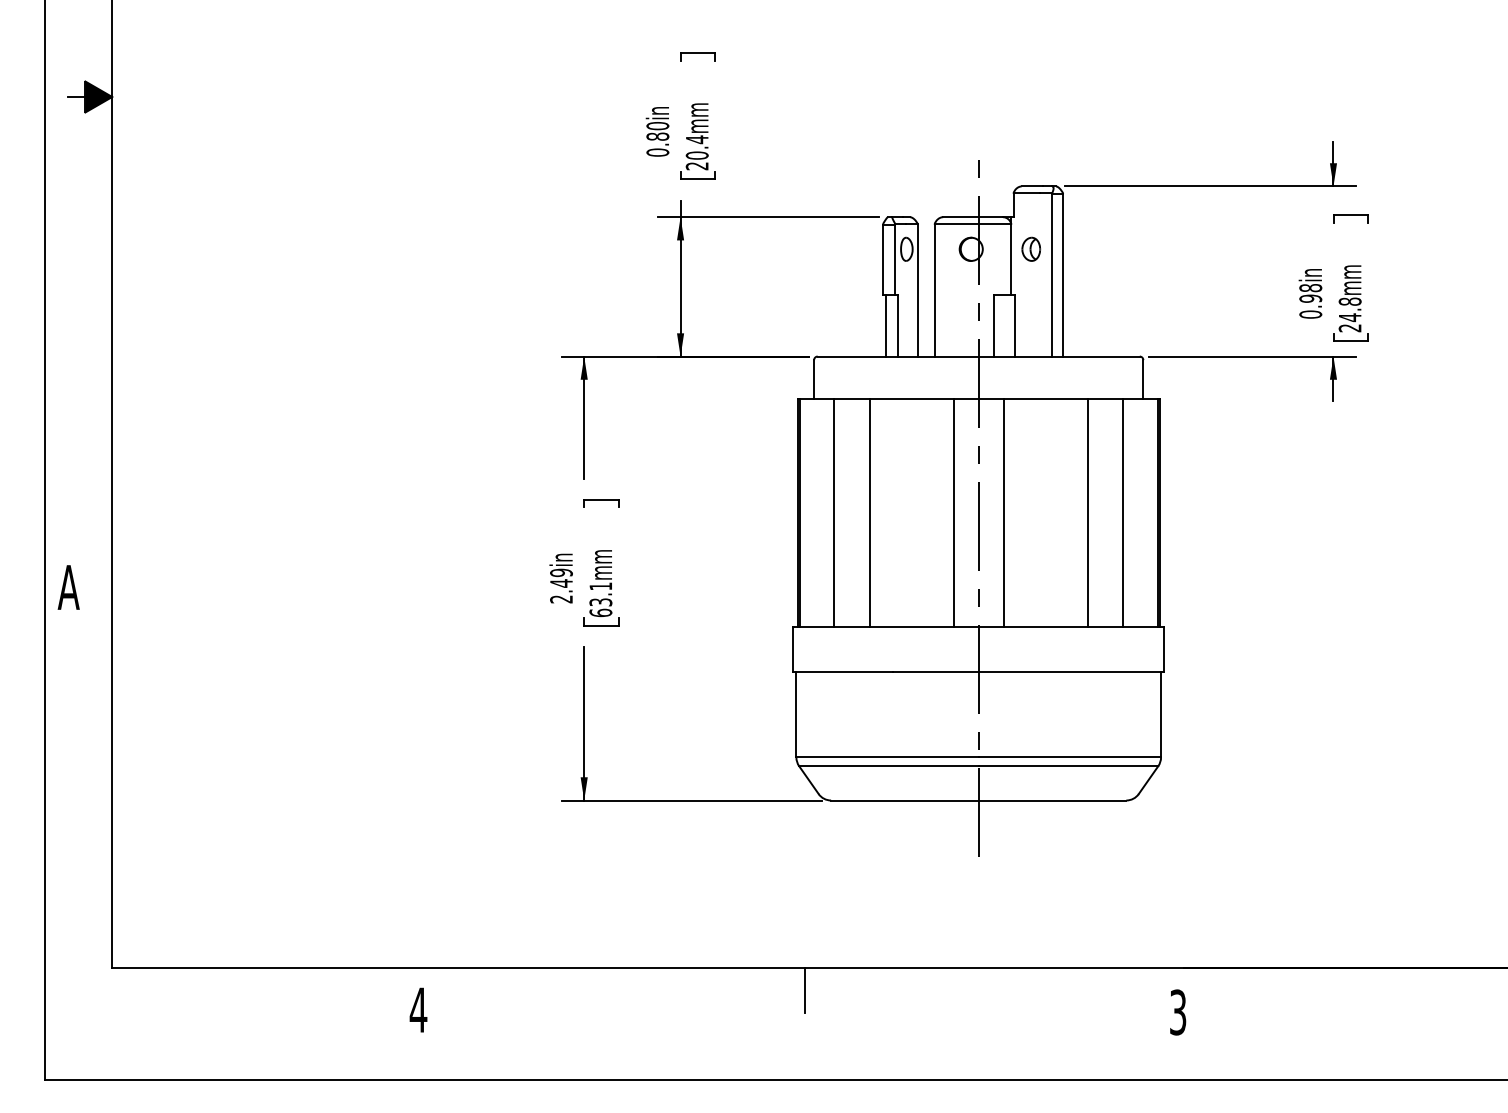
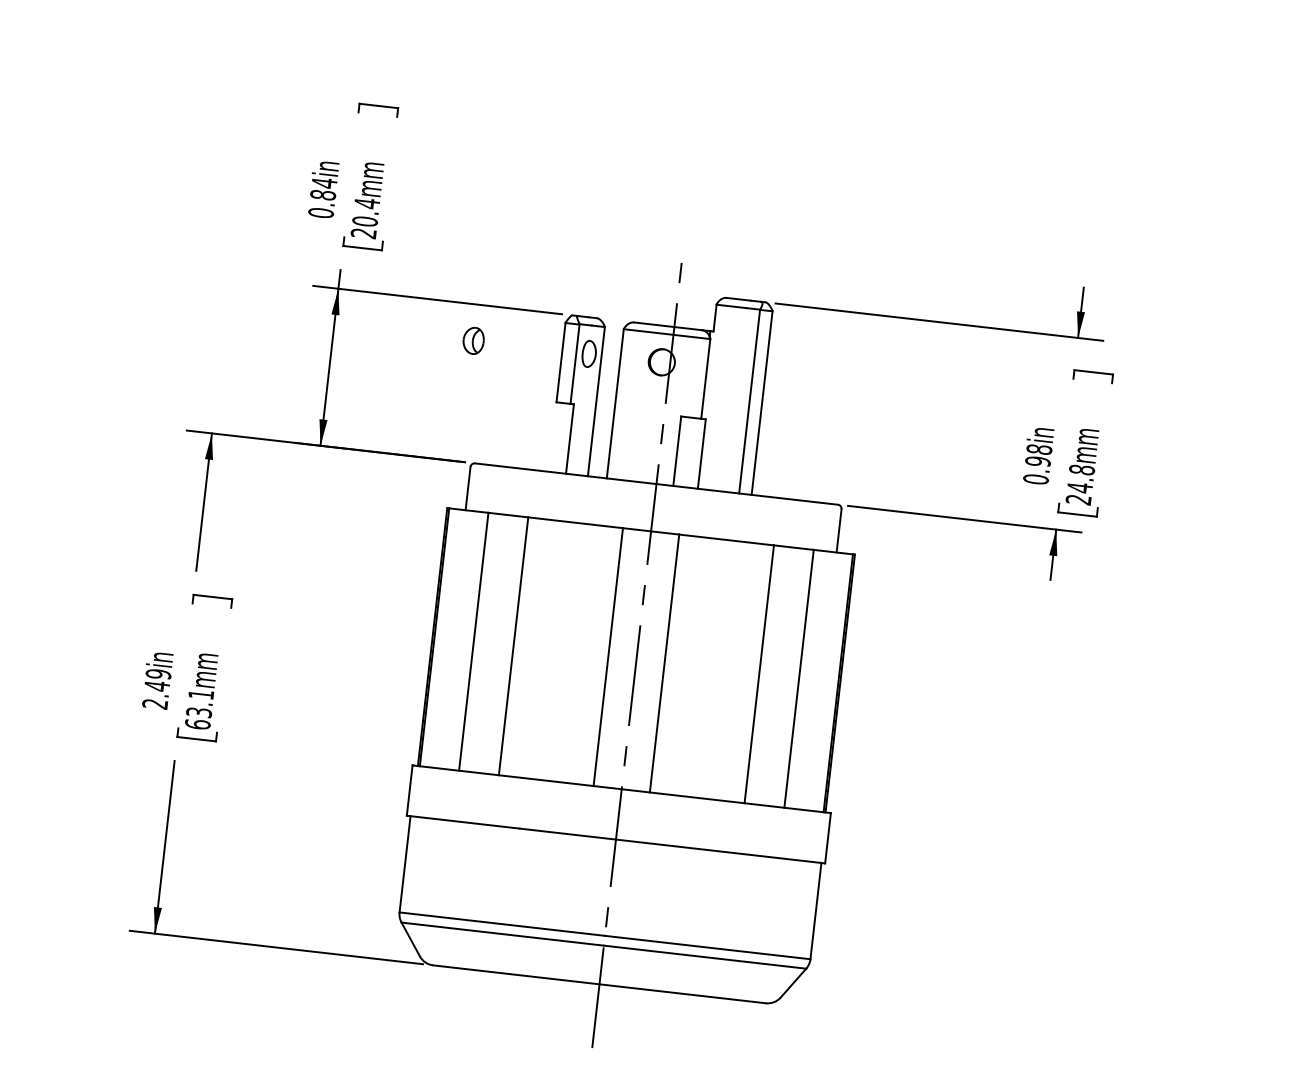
text: (657, 125) -> (324, 182), 0.80in -> 0.84in
part: (1031, 248) -> (474, 339), moved
line: (886, 325) -> (556, 437), removed

